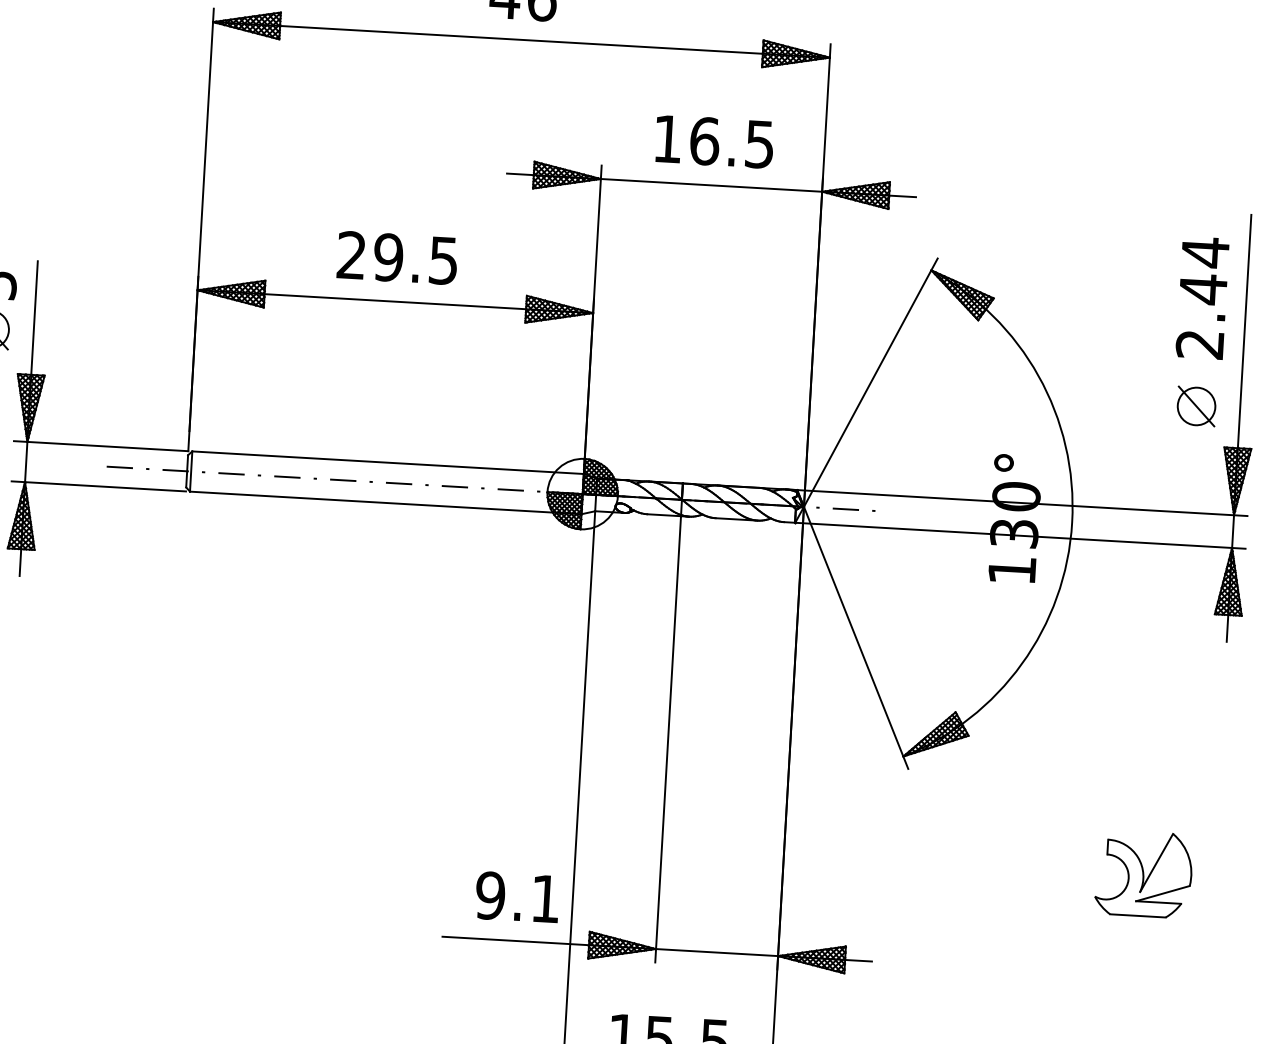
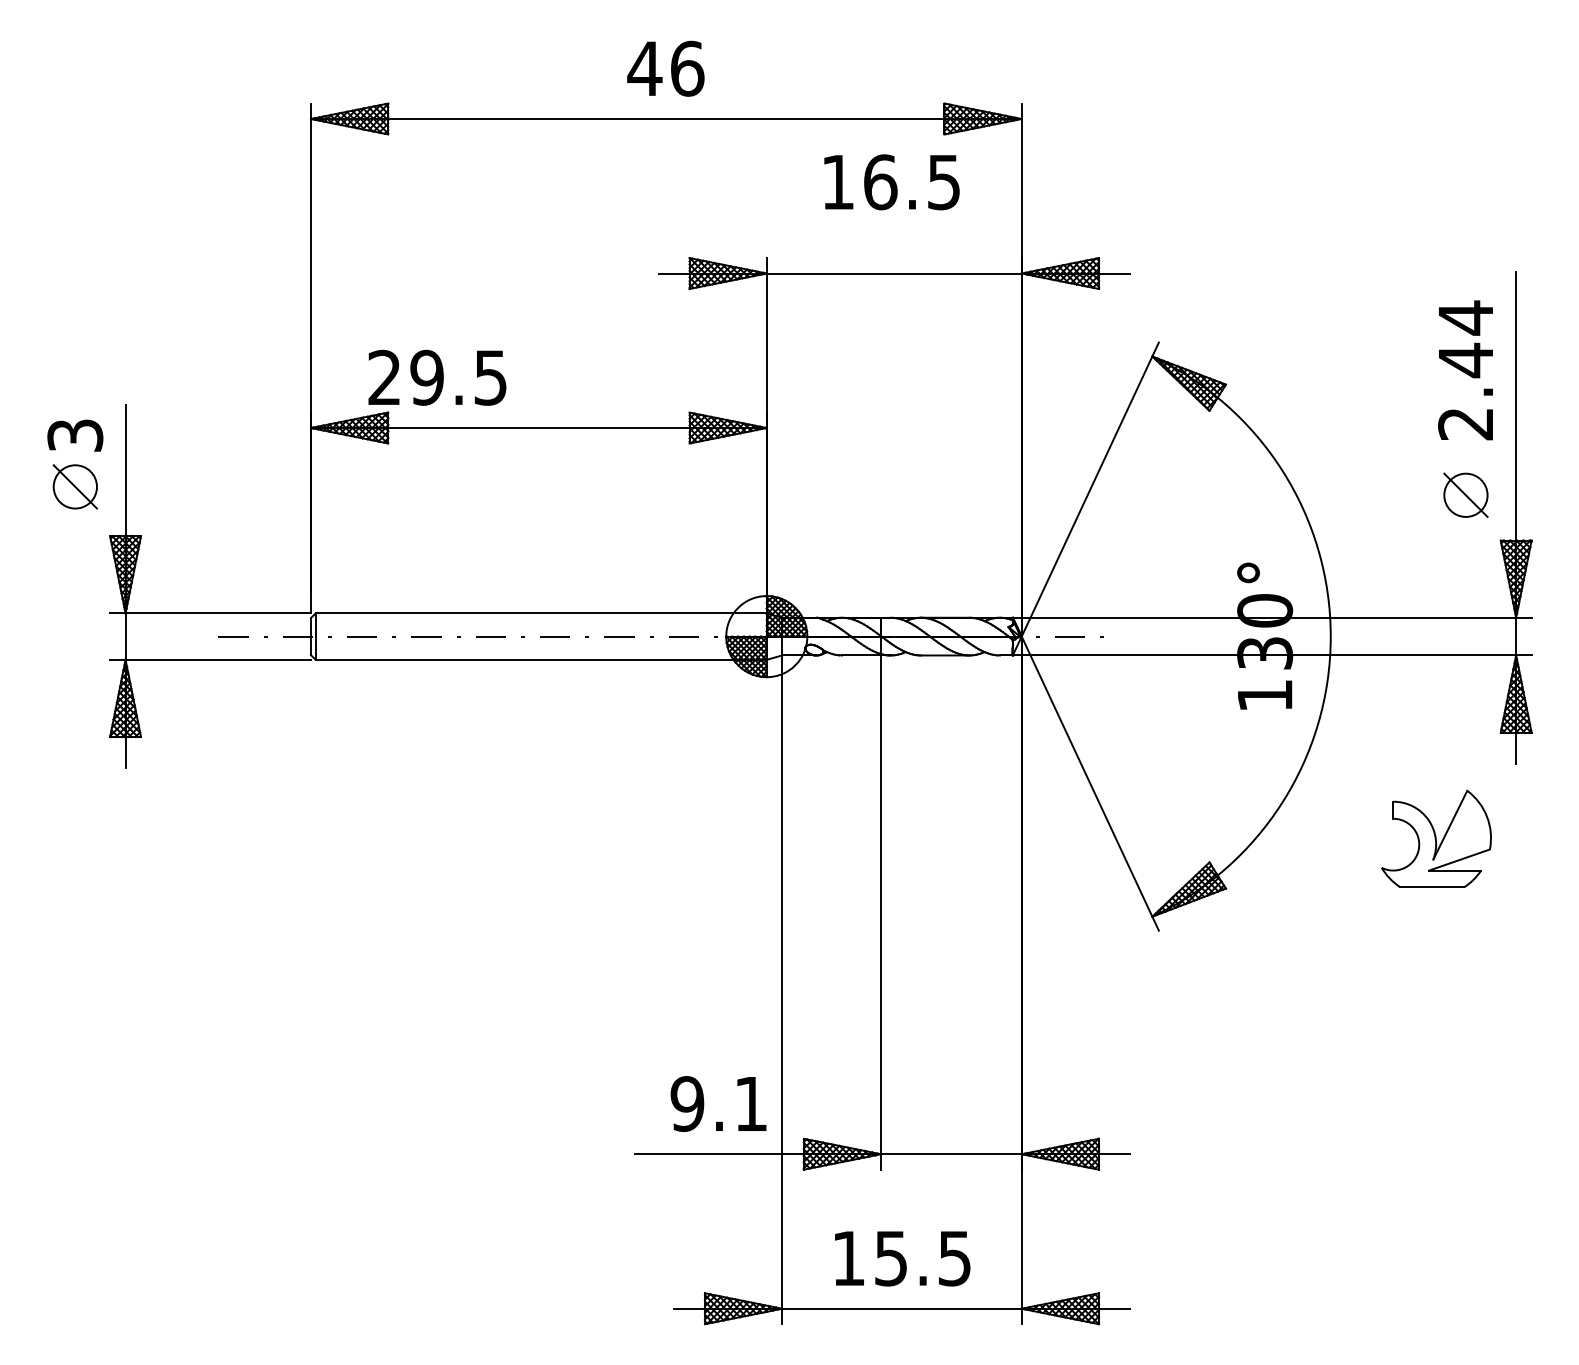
text: (714, 141) -> (891, 182), moved
text: (397, 257) -> (437, 377), moved
part: (1143, 873) -> (1436, 838), moved

